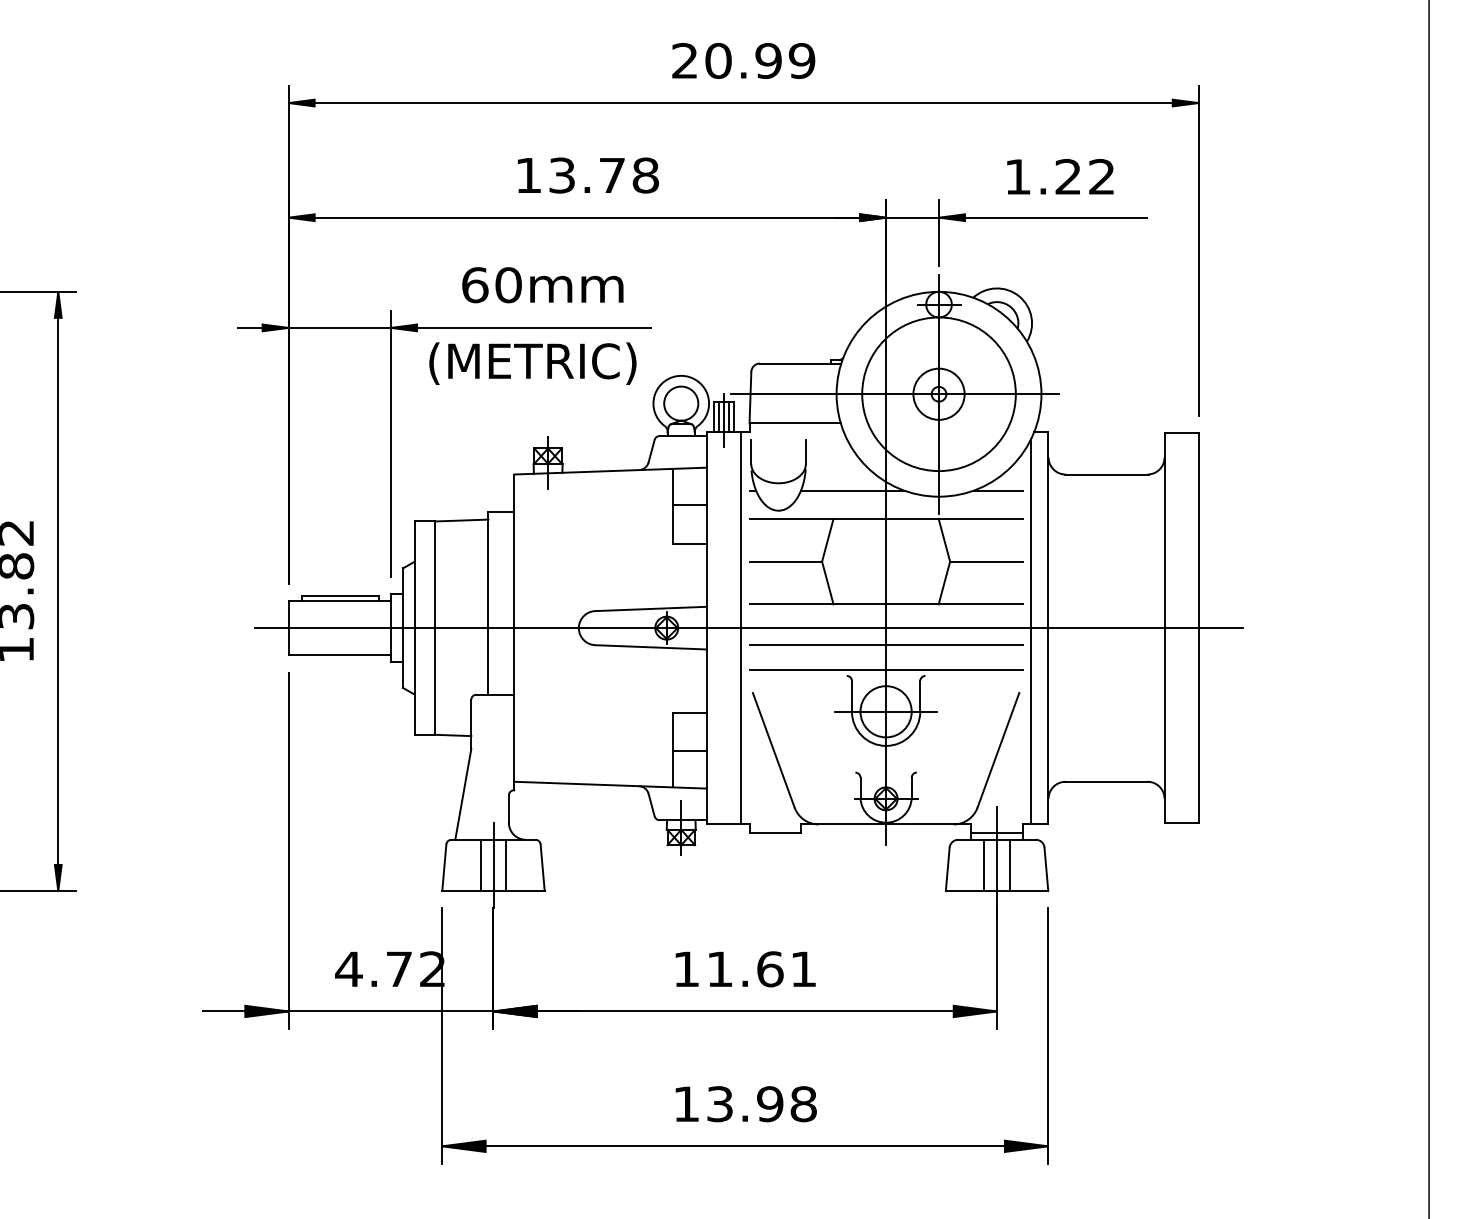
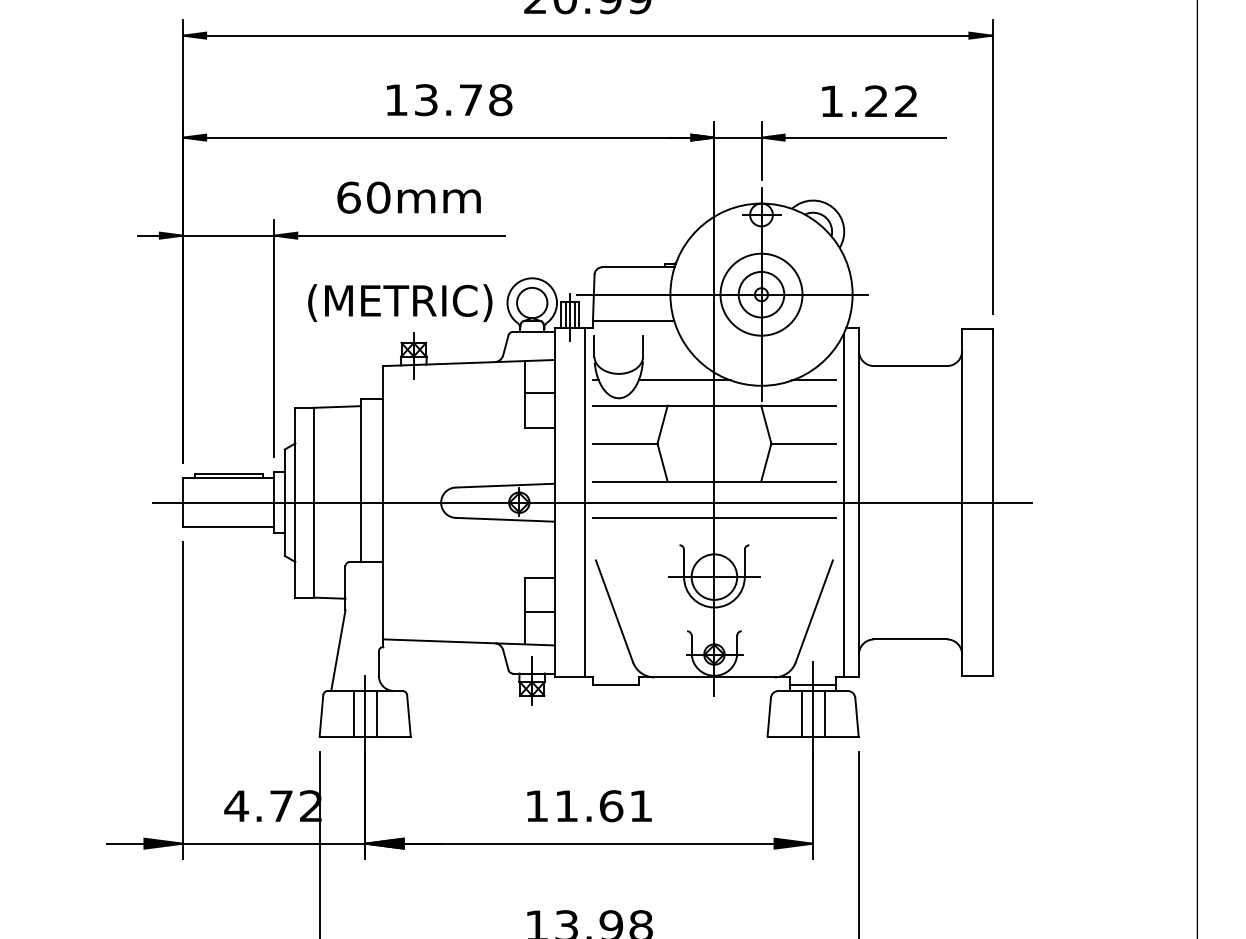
text: (532, 363) -> (399, 302), moved
circle: (938, 394) -> (761, 294), size x0.6
line: (885, 670) -> (713, 540), removed

